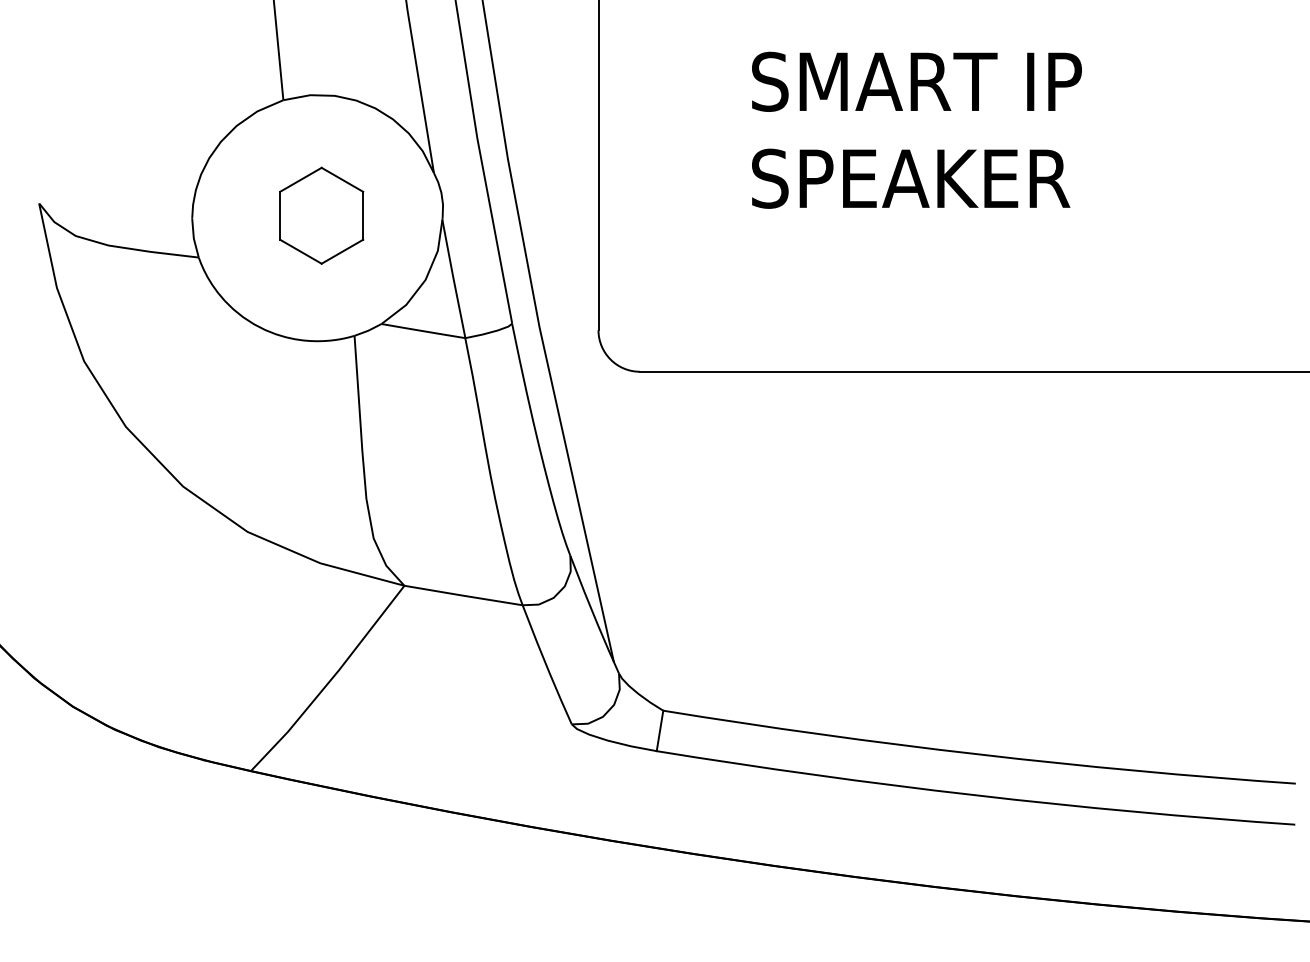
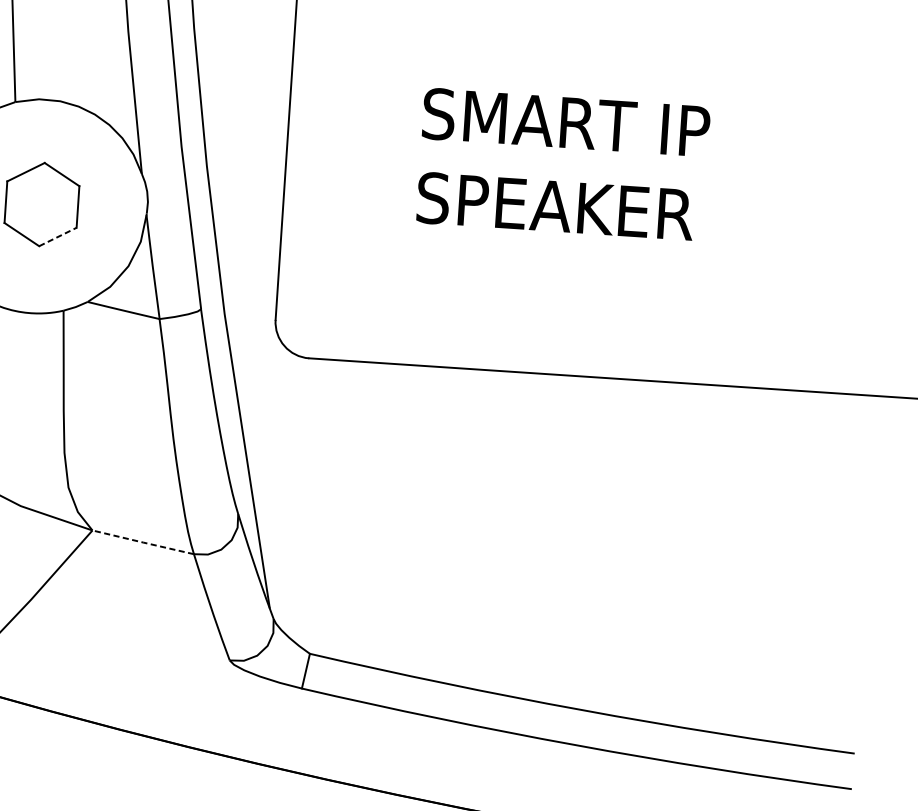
line: (342, 251) -> (57, 236), solid -> dashed
line: (463, 595) -> (143, 542), solid -> dashed

